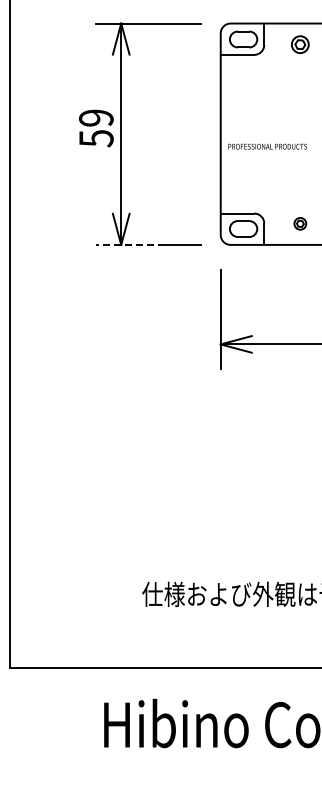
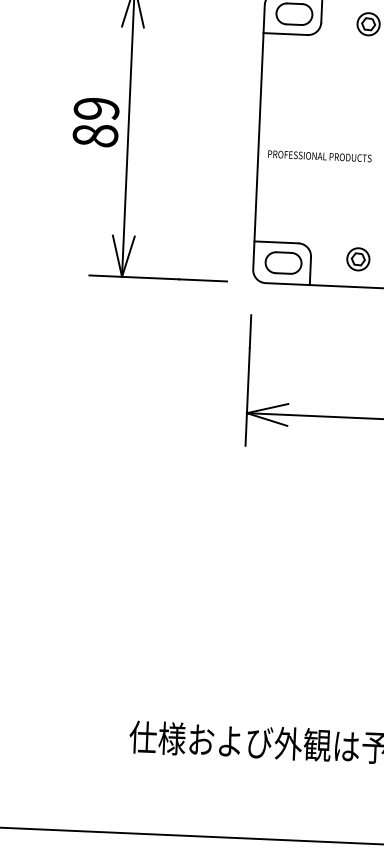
text: (96, 138) -> (95, 135), 59 -> 89
part: (300, 223) -> (358, 259), size x1.43
line: (130, 244) -> (134, 276), dashed -> solid

